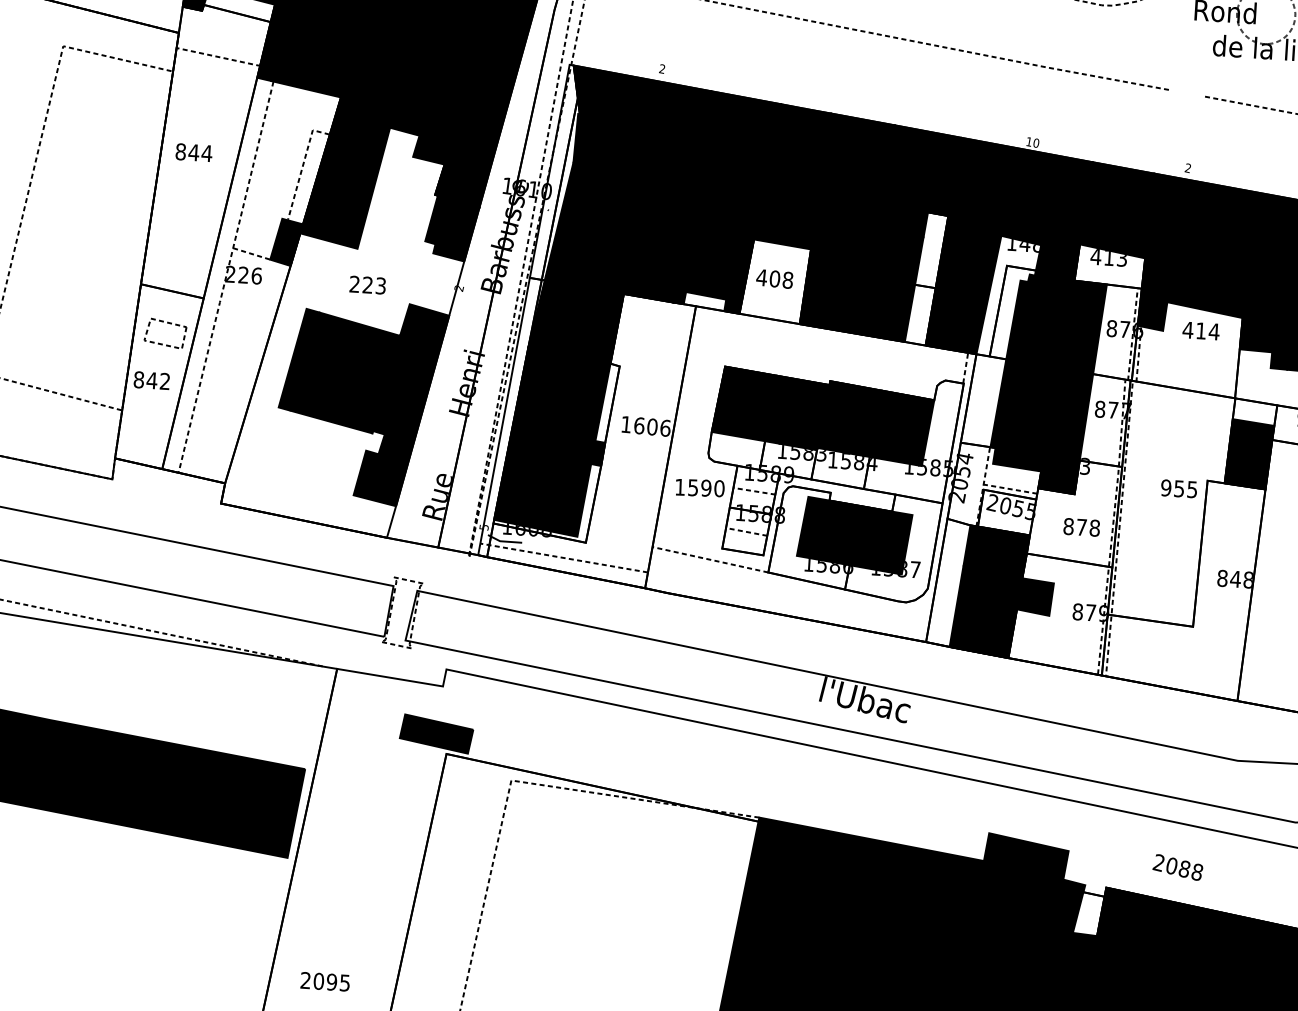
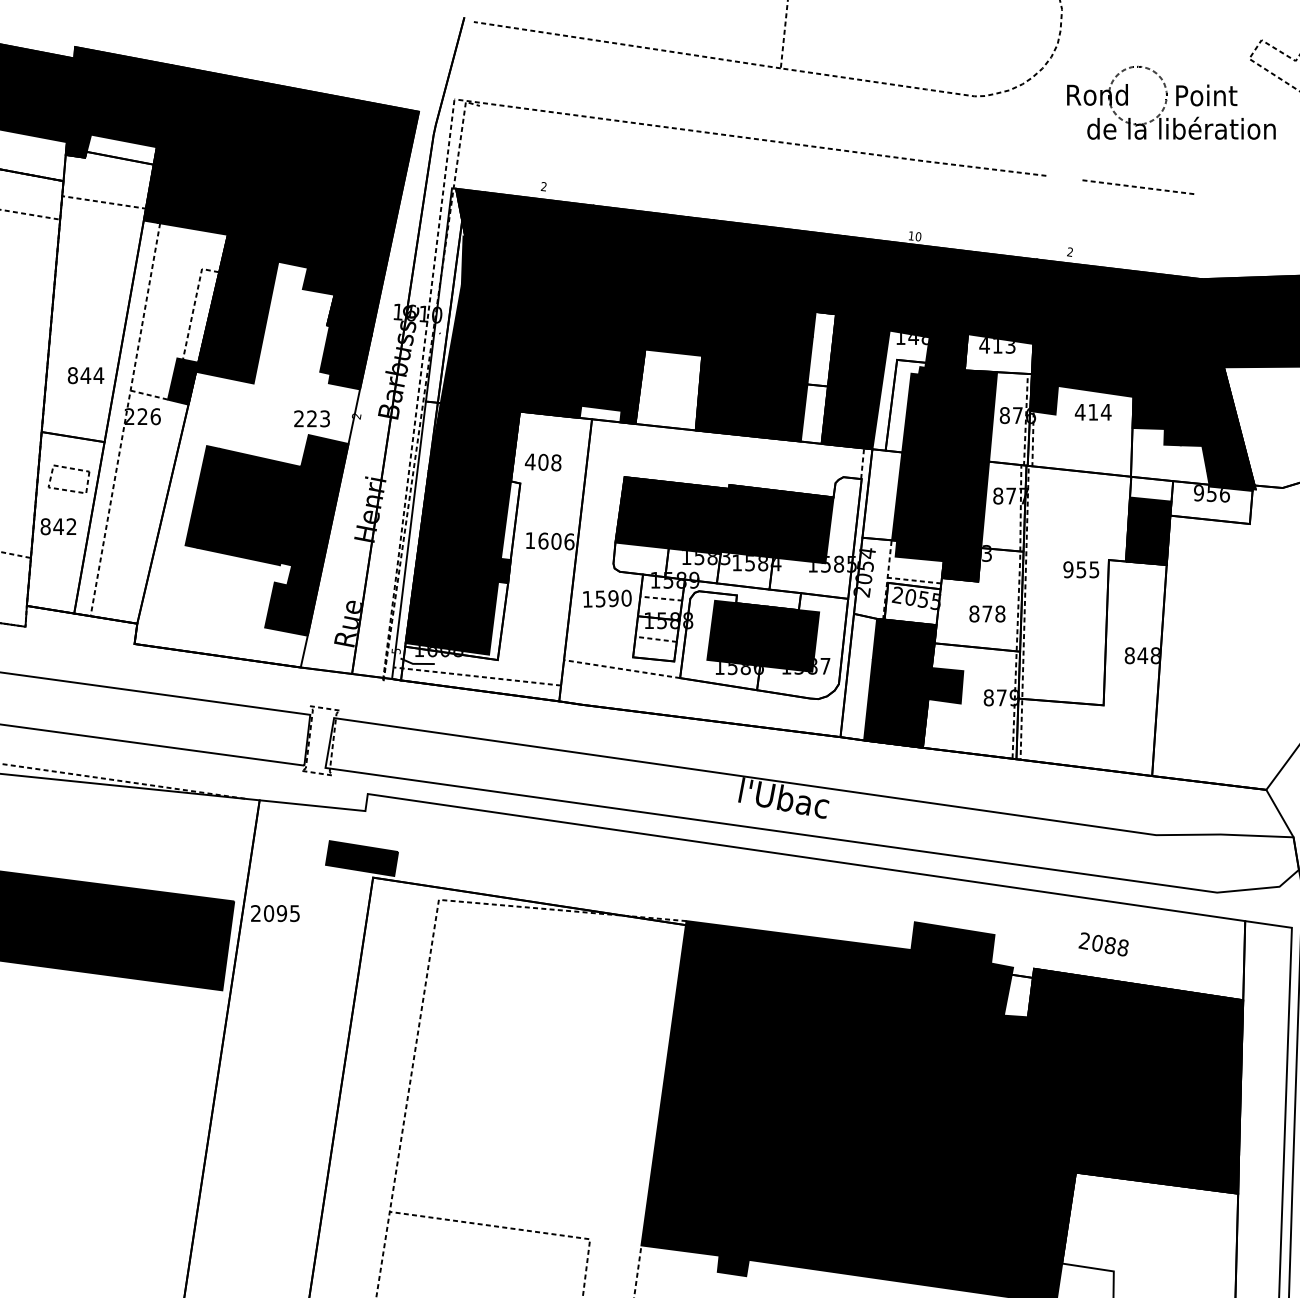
text: (193, 152) -> (85, 375), moved
text: (774, 279) -> (542, 462), moved
text: (367, 284) -> (311, 418), moved
text: (325, 981) -> (275, 913), moved

